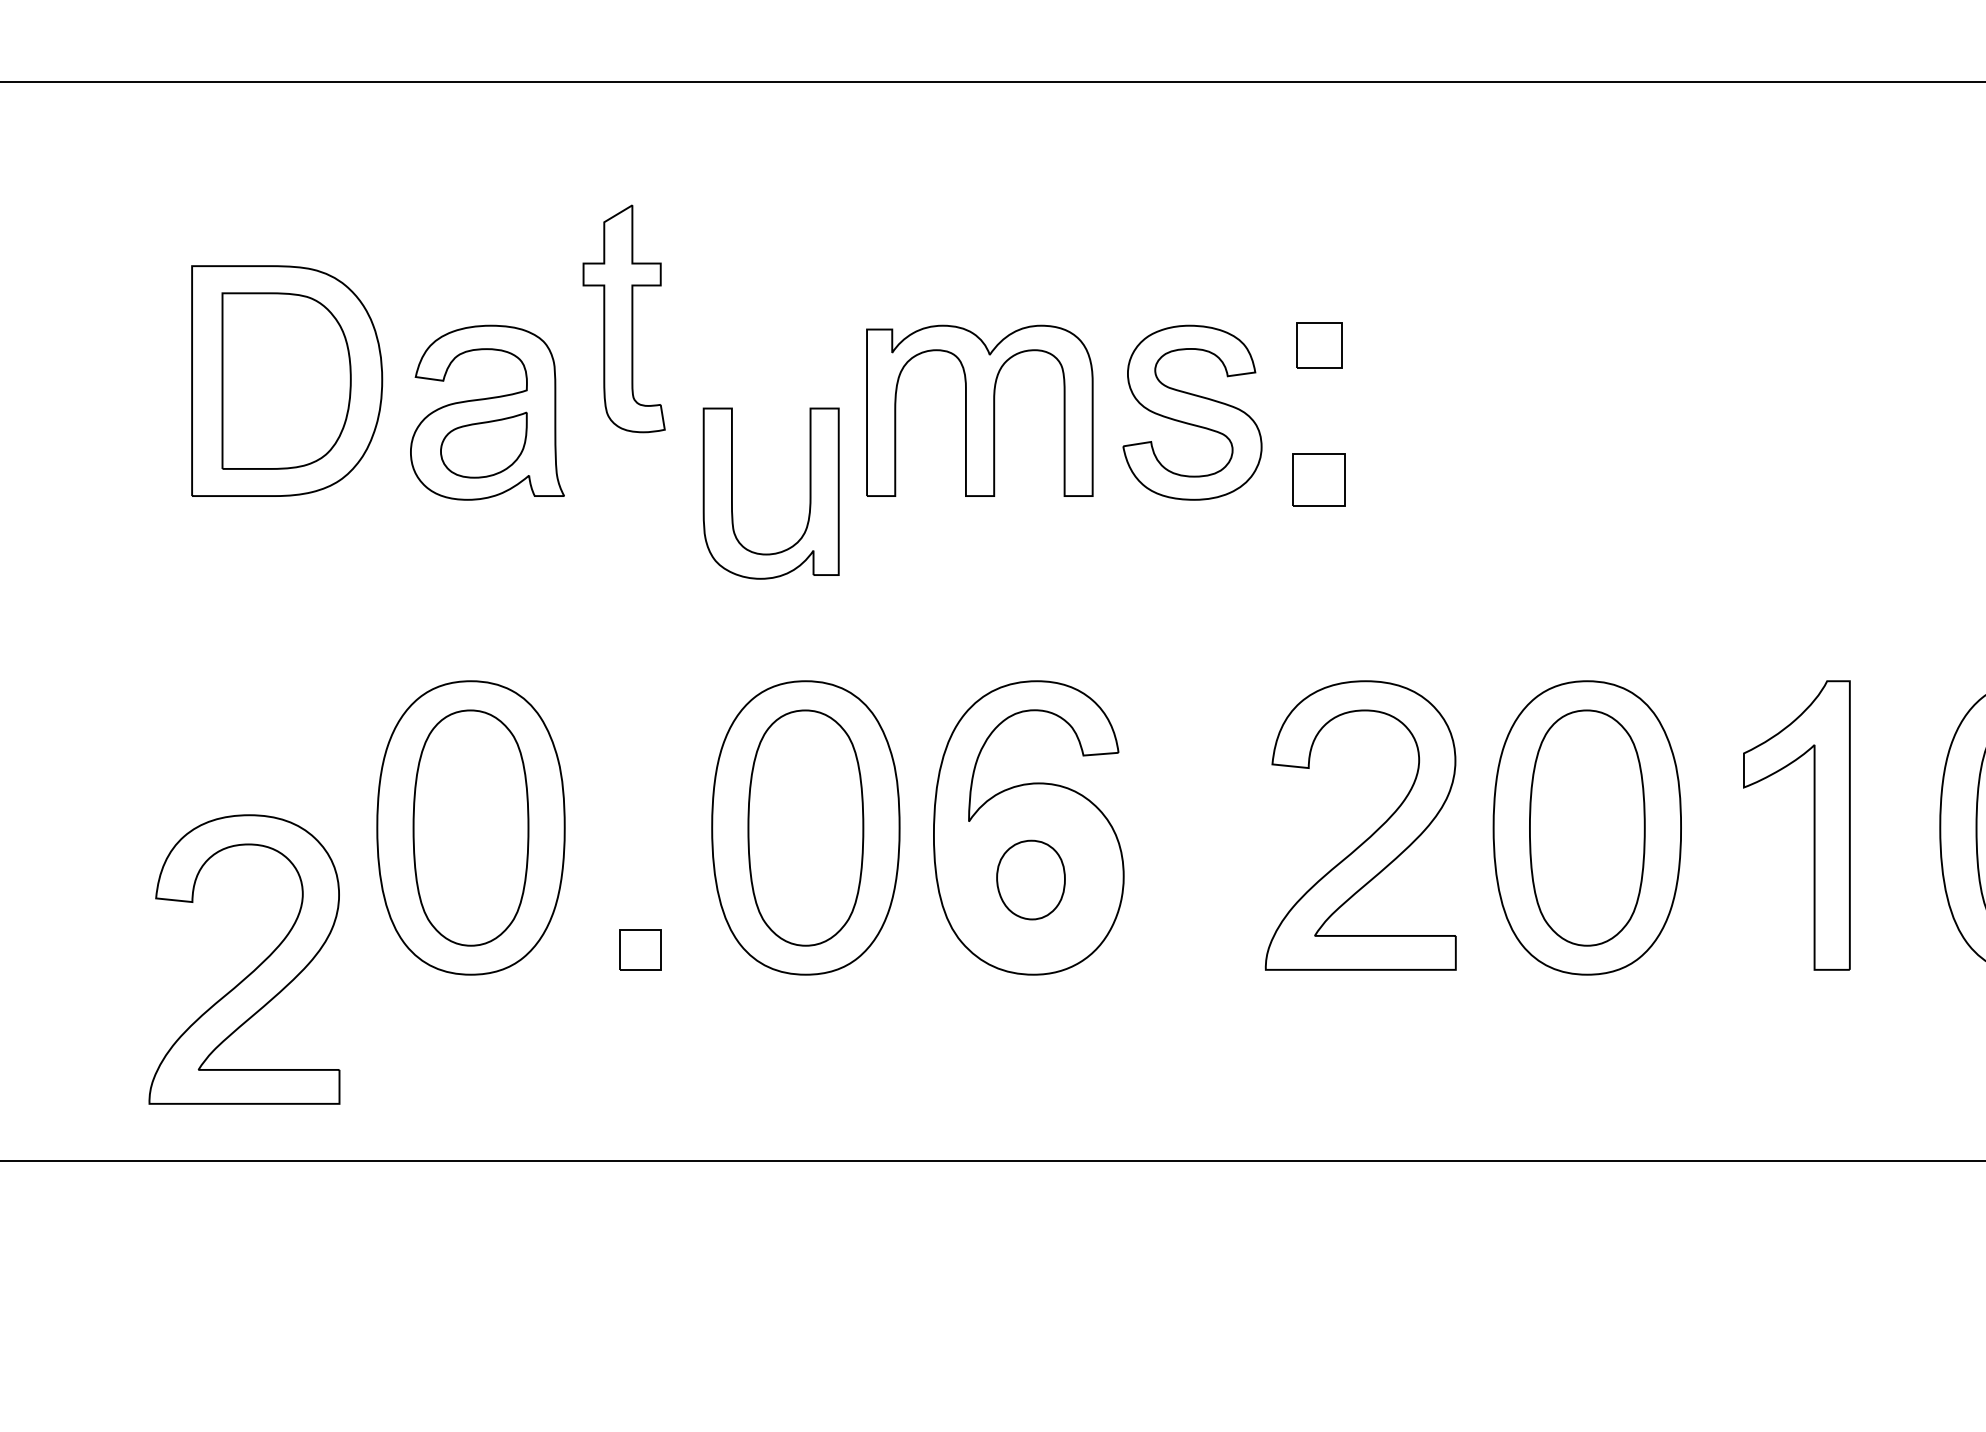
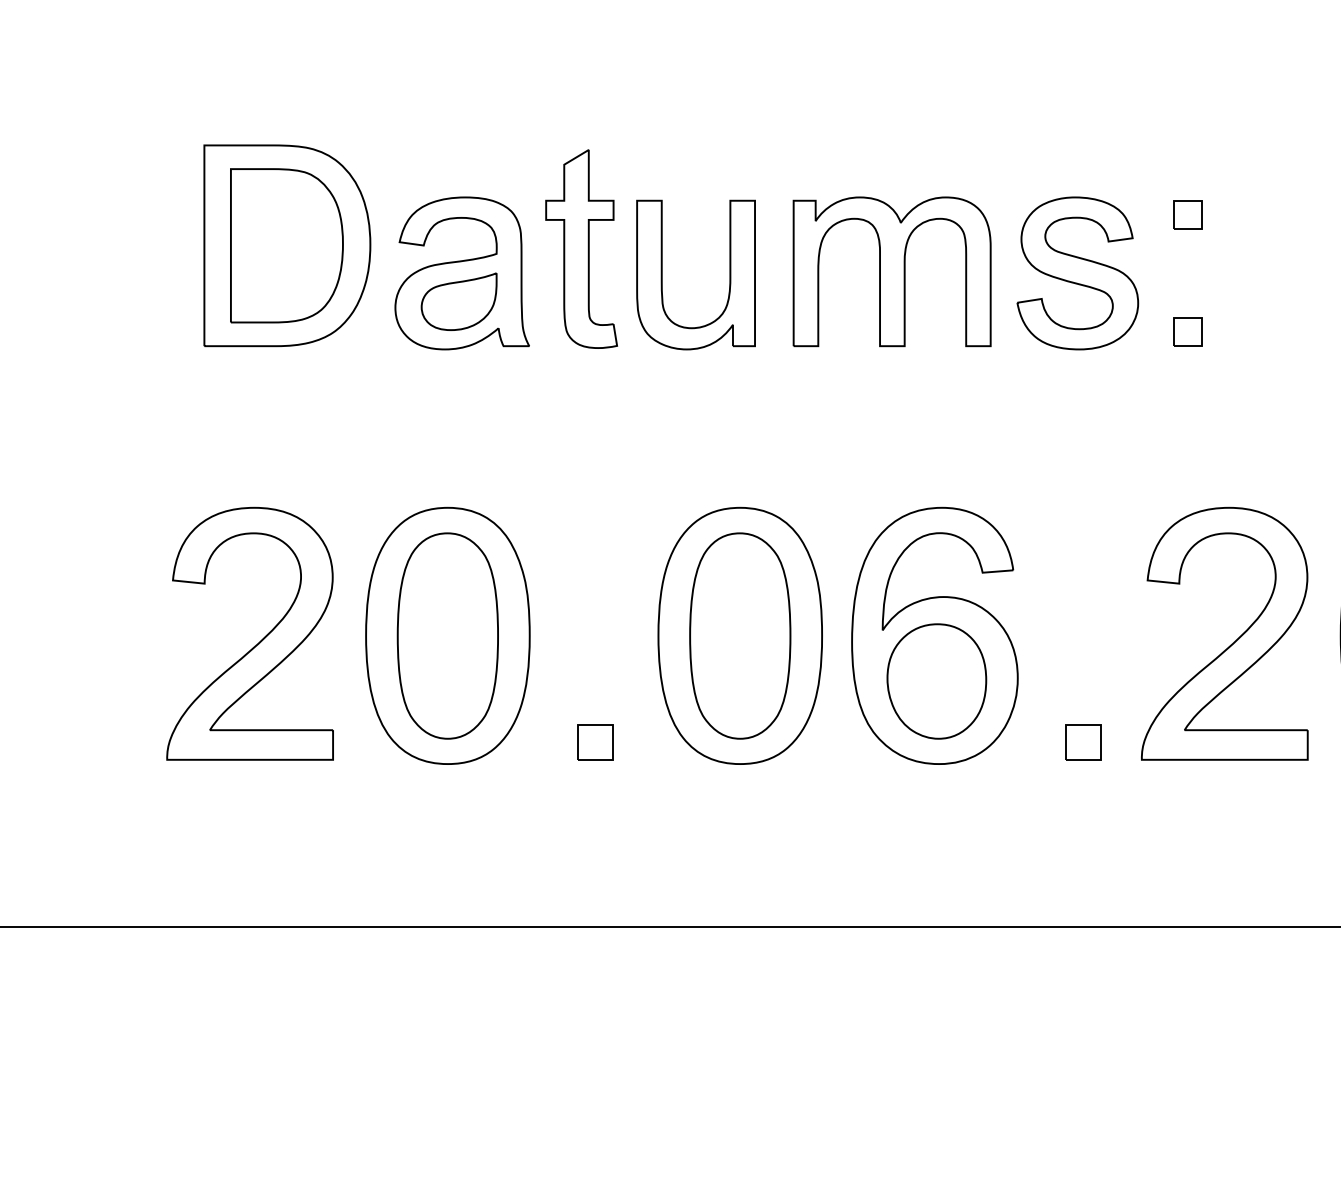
part: (623, 318) -> (581, 248), moved
part: (1318, 345) -> (1187, 214), size x0.71
part: (1318, 479) -> (1187, 331), size x0.62
part: (732, 493) -> (662, 274), moved
part: (1030, 879) -> (936, 680), size x1.67
part: (1198, 949) -> (1083, 742), added
part: (251, 971) -> (256, 644), moved

